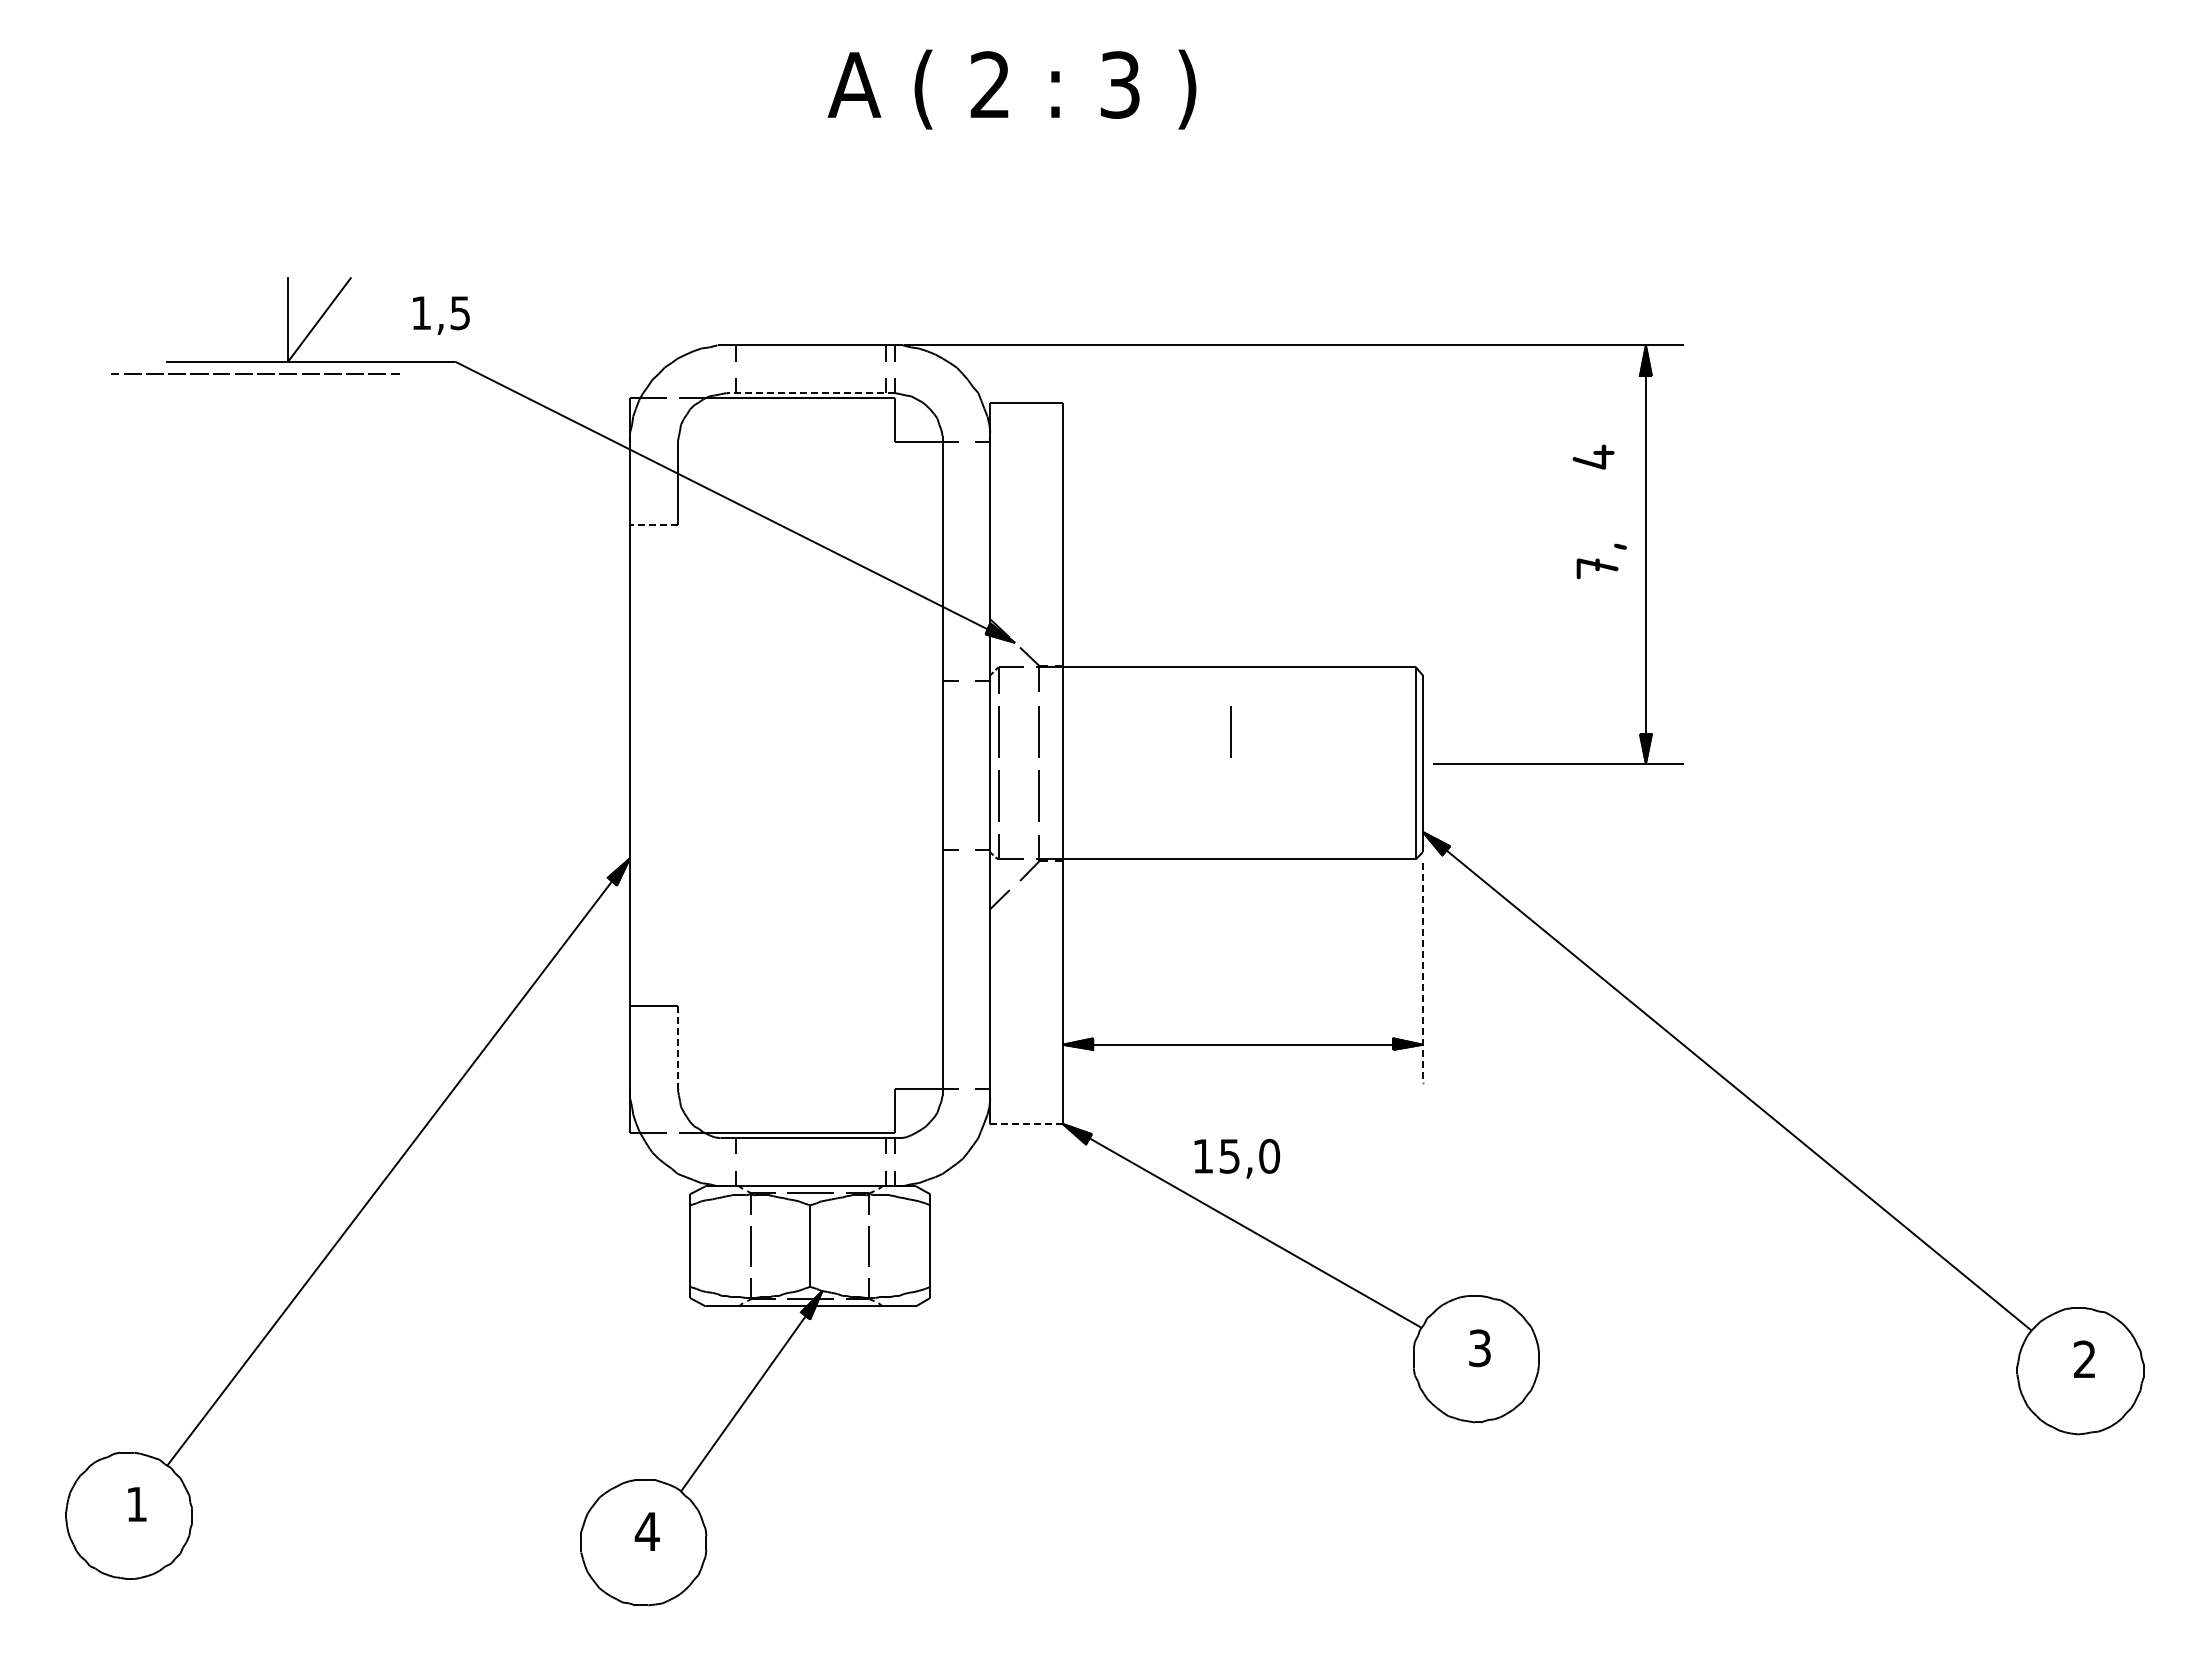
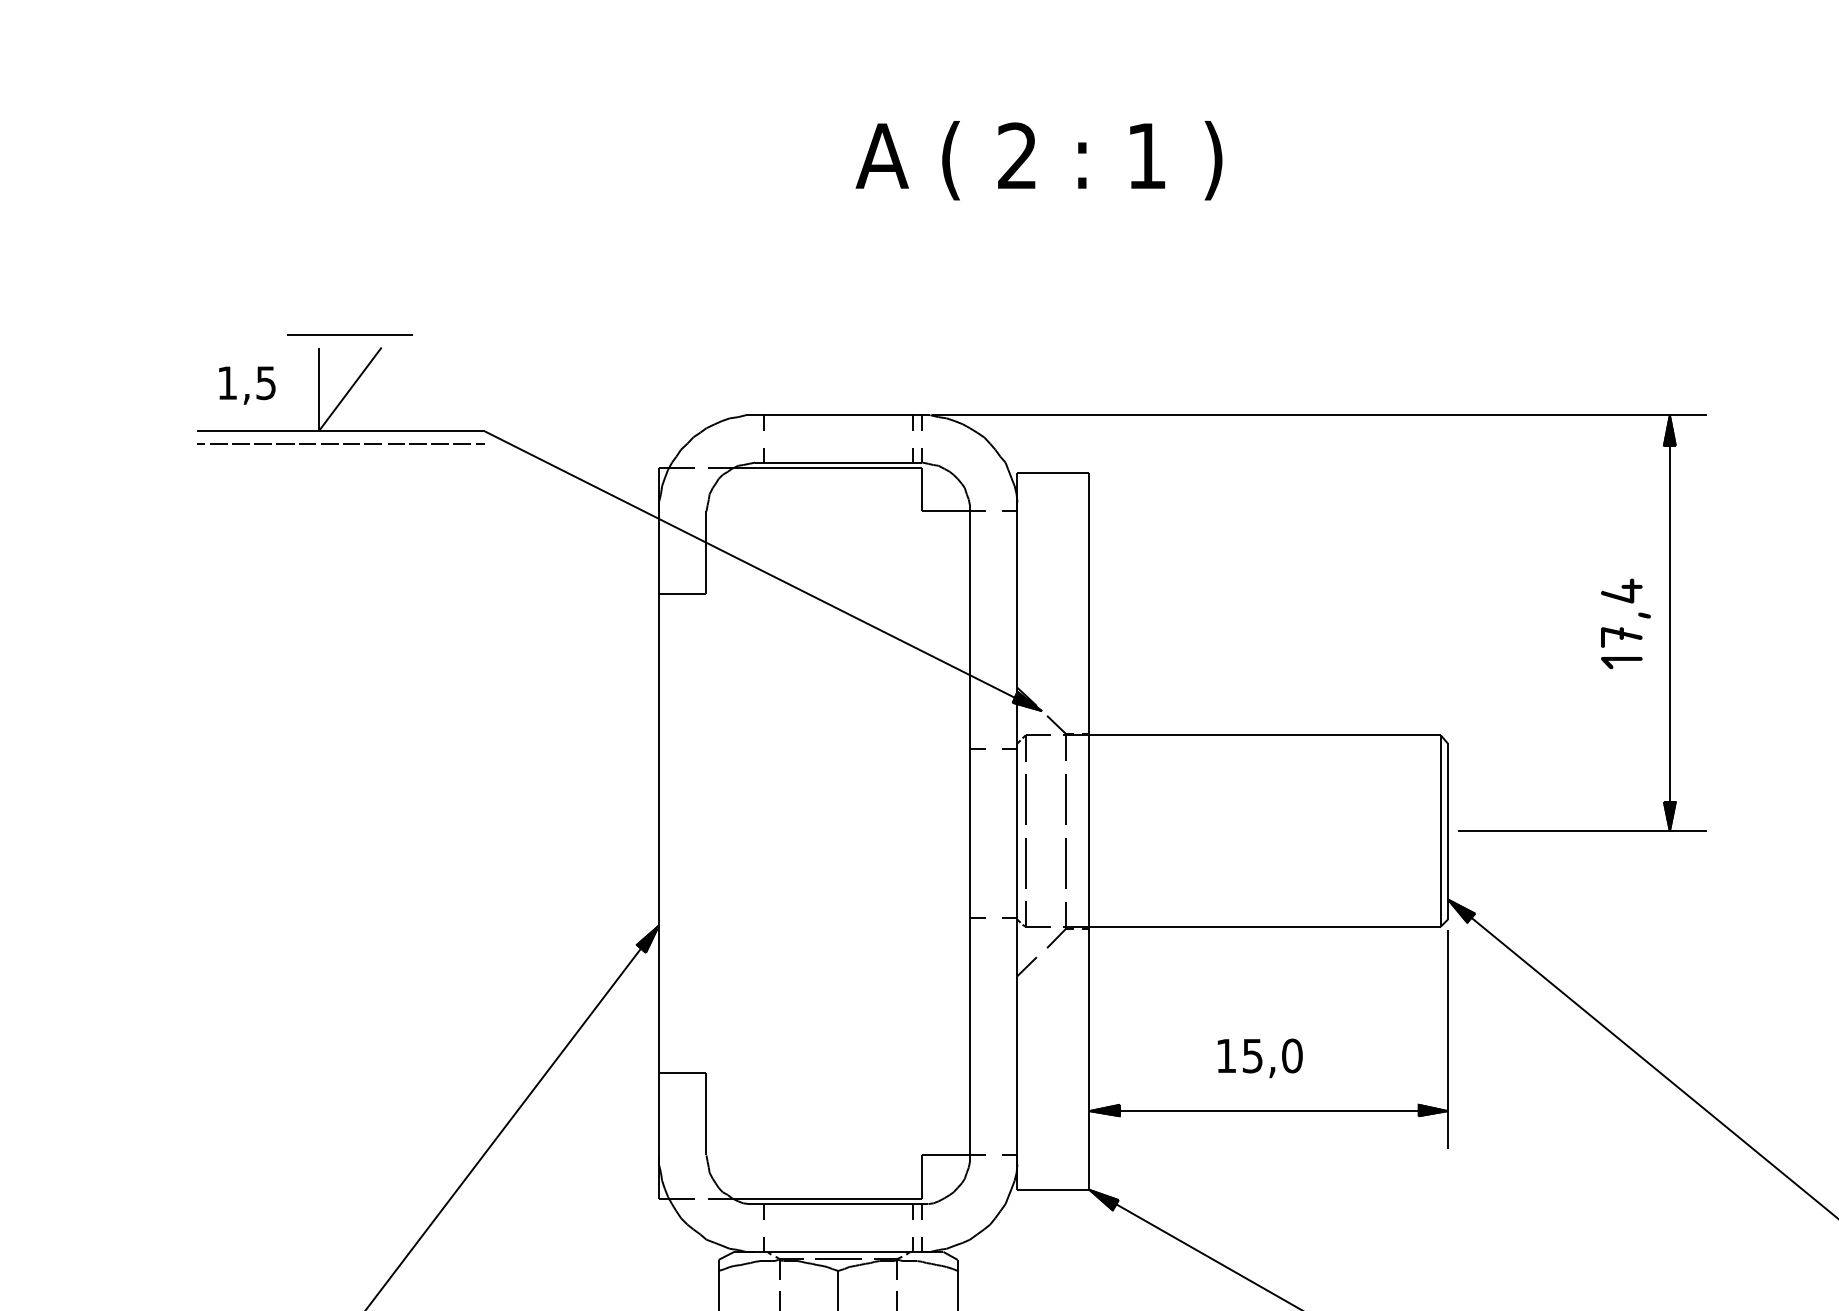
text: (1119, 84) -> (1146, 155), 3 -> 1
line: (319, 264) -> (349, 334), added
text: (441, 315) -> (247, 385), moved
line: (257, 373) -> (342, 443), moved
line: (810, 393) -> (838, 463), dashed -> solid
part: (1593, 456) -> (1621, 590), moved
line: (652, 525) -> (681, 594), dashed -> solid
fill: (1597, 594) -> (1621, 663), added
line: (1230, 731) -> (1256, 799), removed
line: (1422, 973) -> (1447, 1040), dashed -> solid
line: (677, 1048) -> (706, 1114), dashed -> solid
line: (1025, 1123) -> (1052, 1189), dashed -> solid
text: (1237, 1158) -> (1260, 1058), moved

